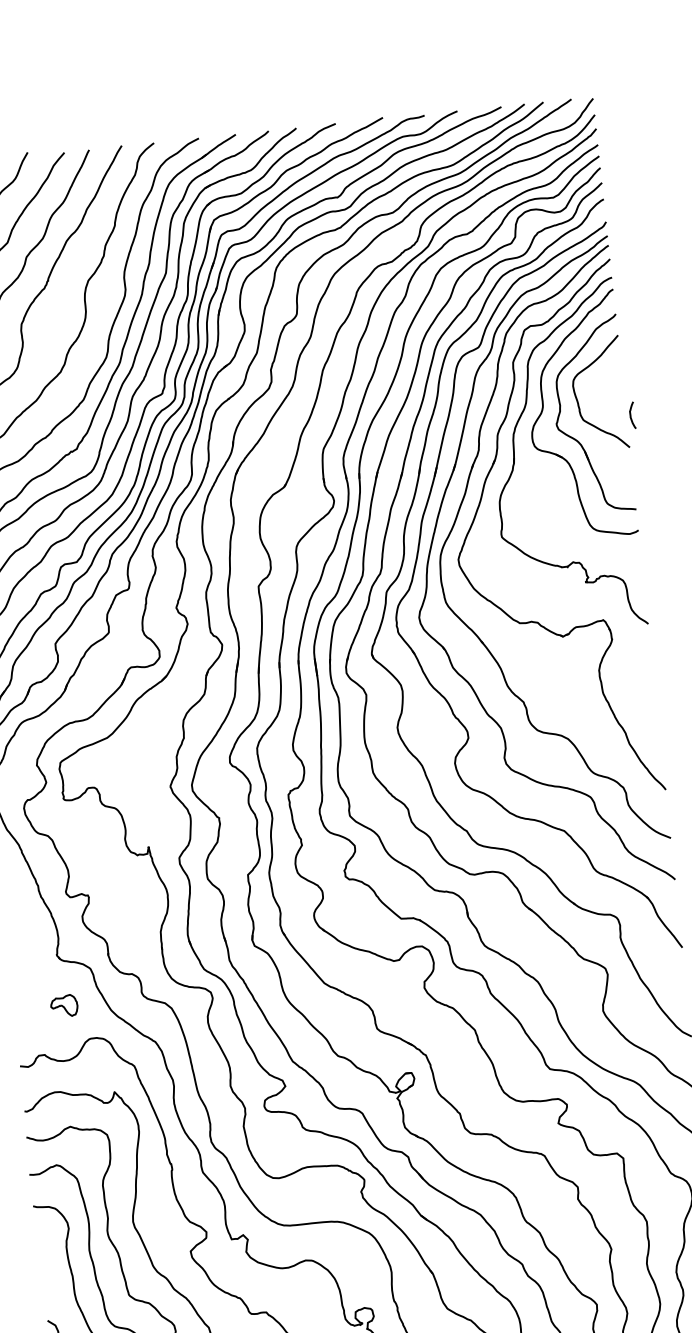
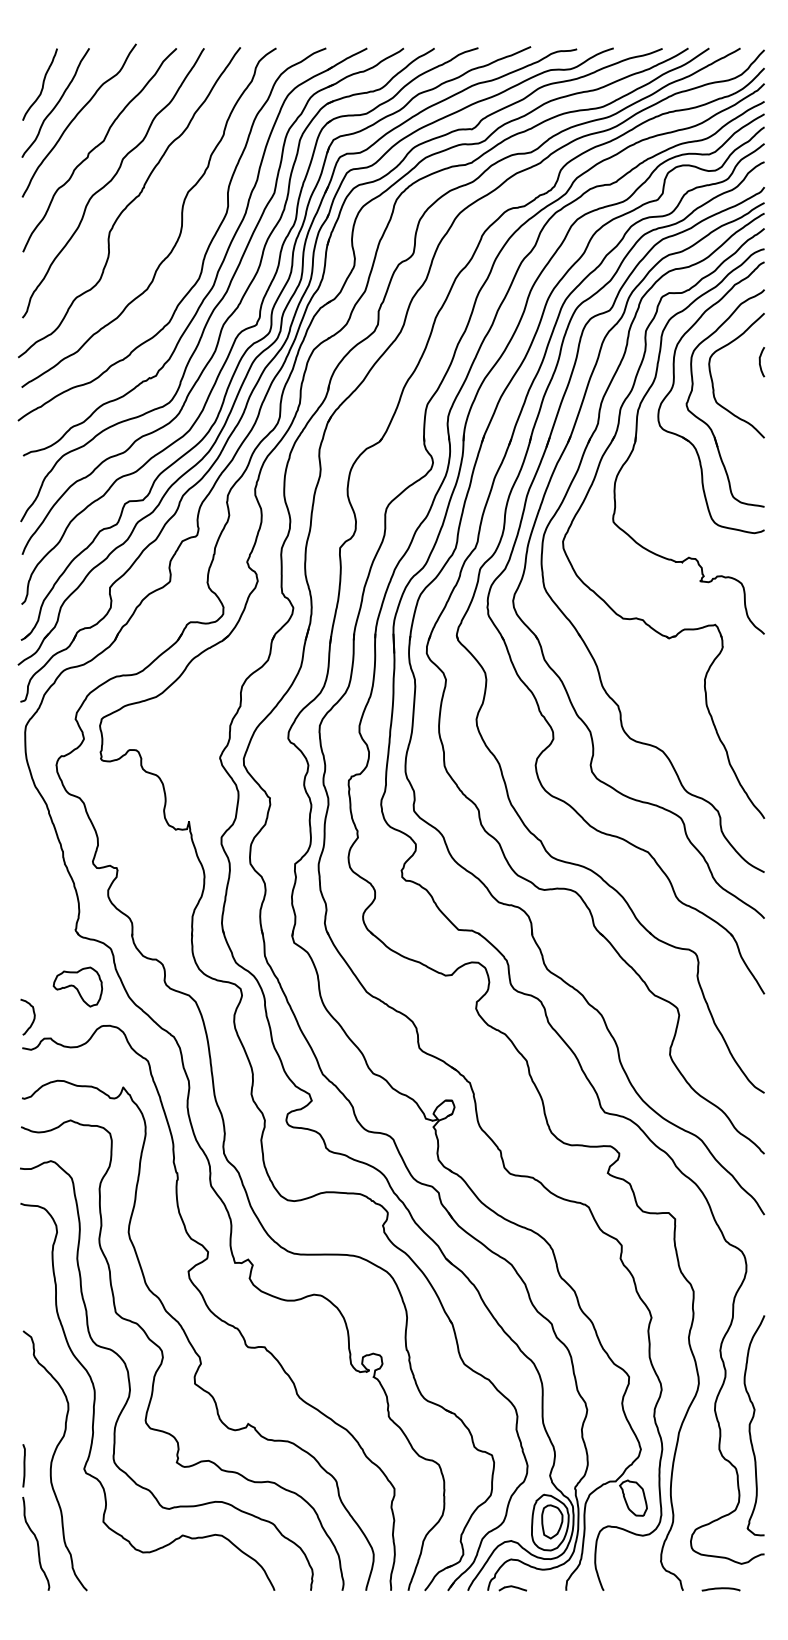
curve: (631, 415) -> (760, 362), moved
part: (63, 1005) -> (77, 986), size x1.67
curve: (27, 1036) -> (33, 1016), added

